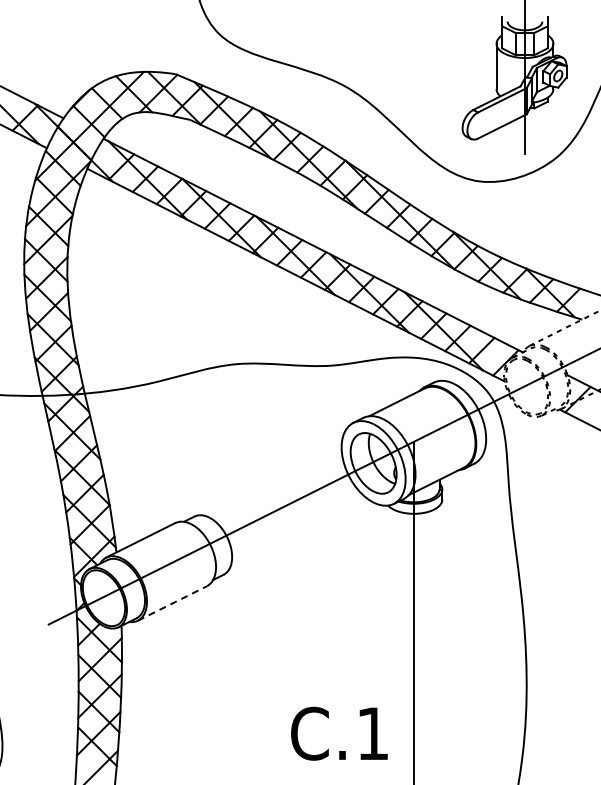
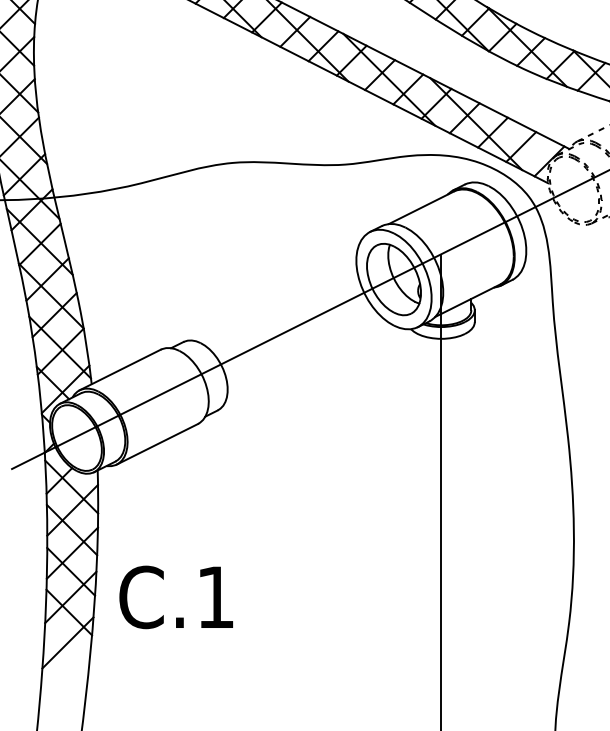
line: (172, 603) -> (157, 444), dashed -> solid
text: (339, 733) -> (176, 597), moved

